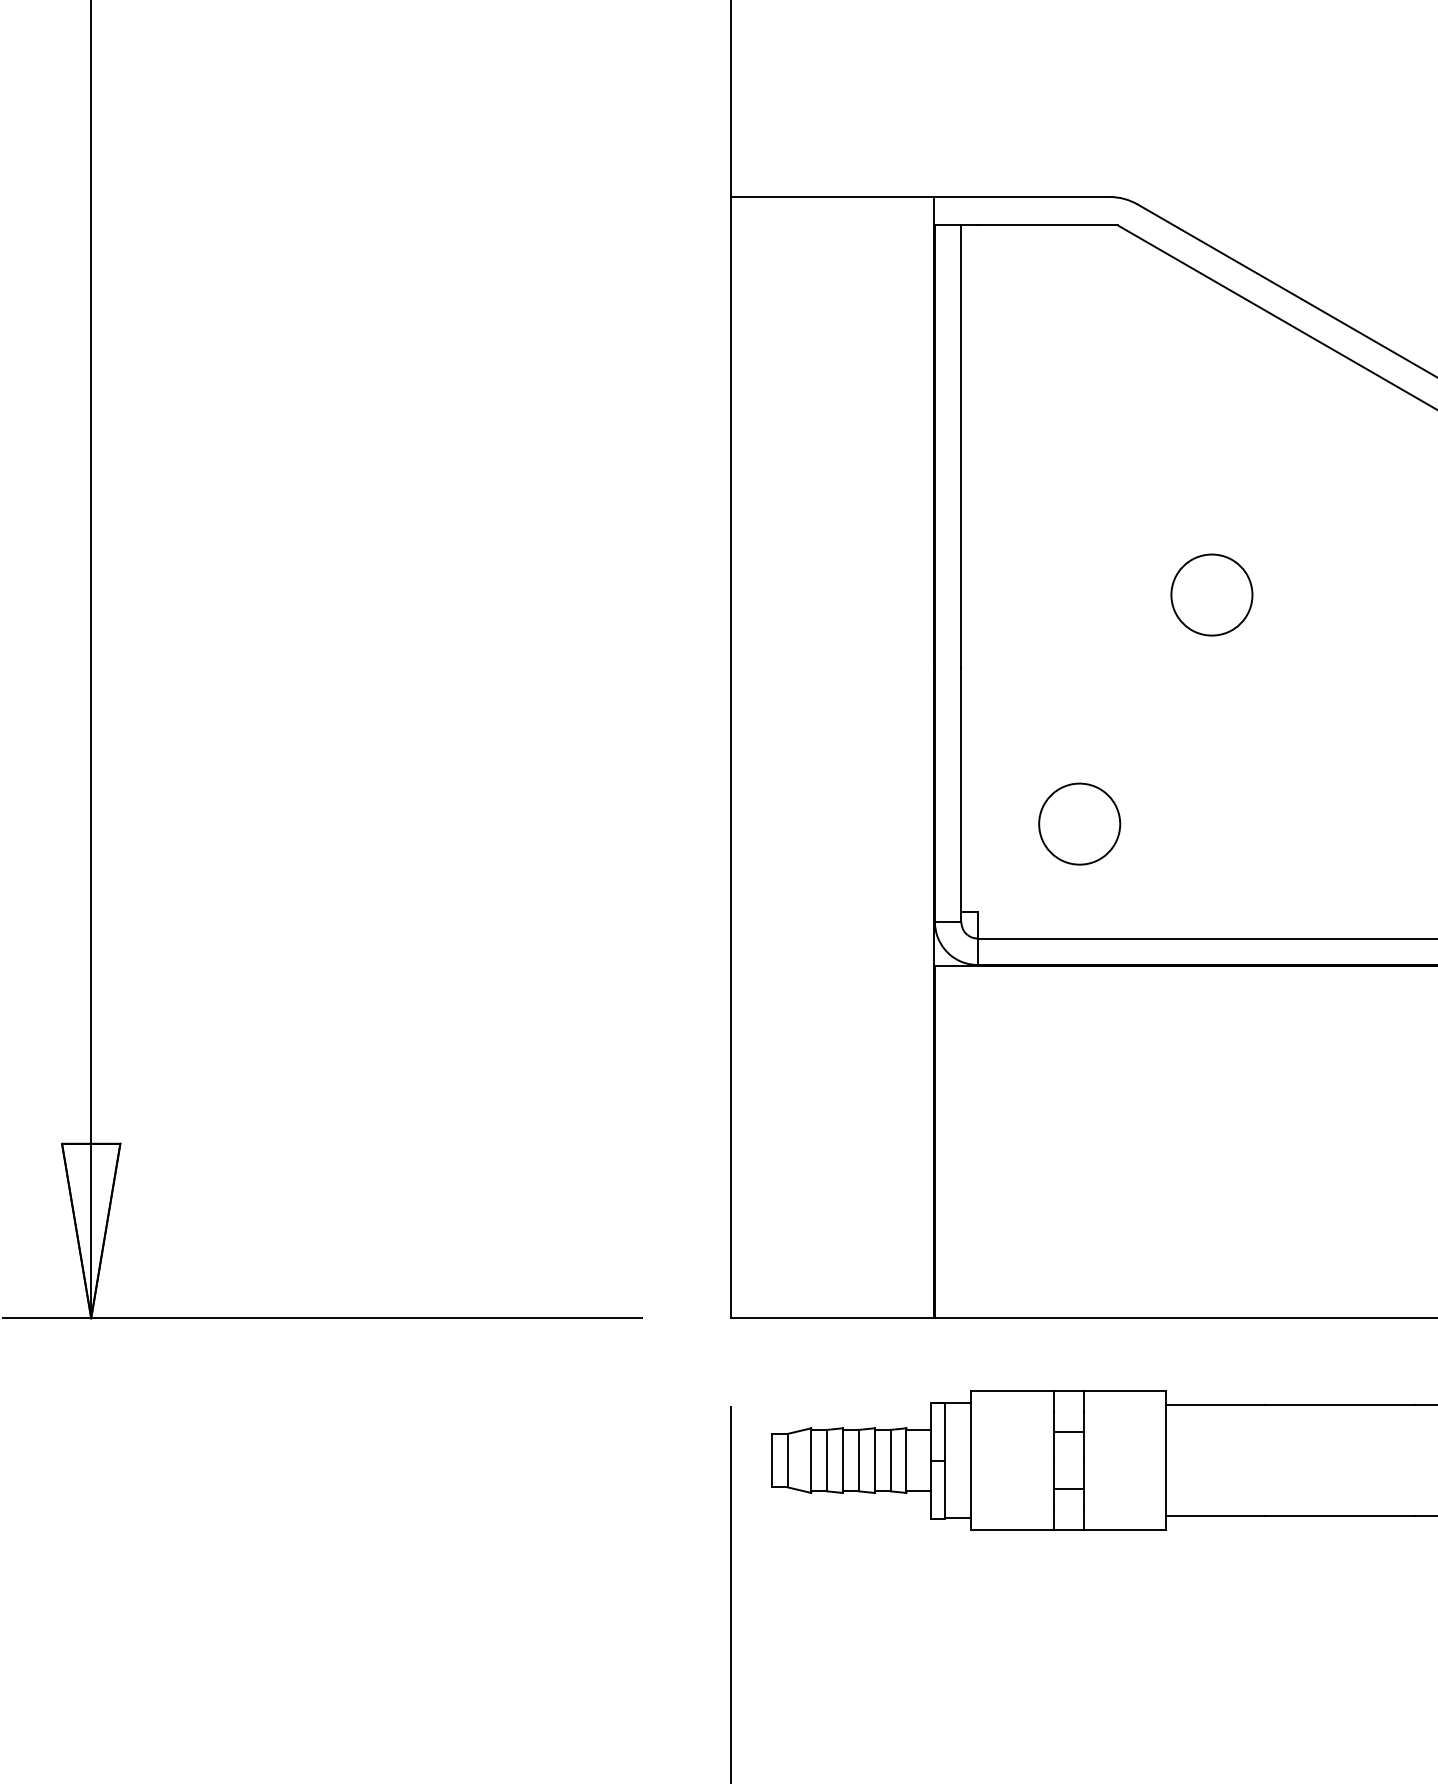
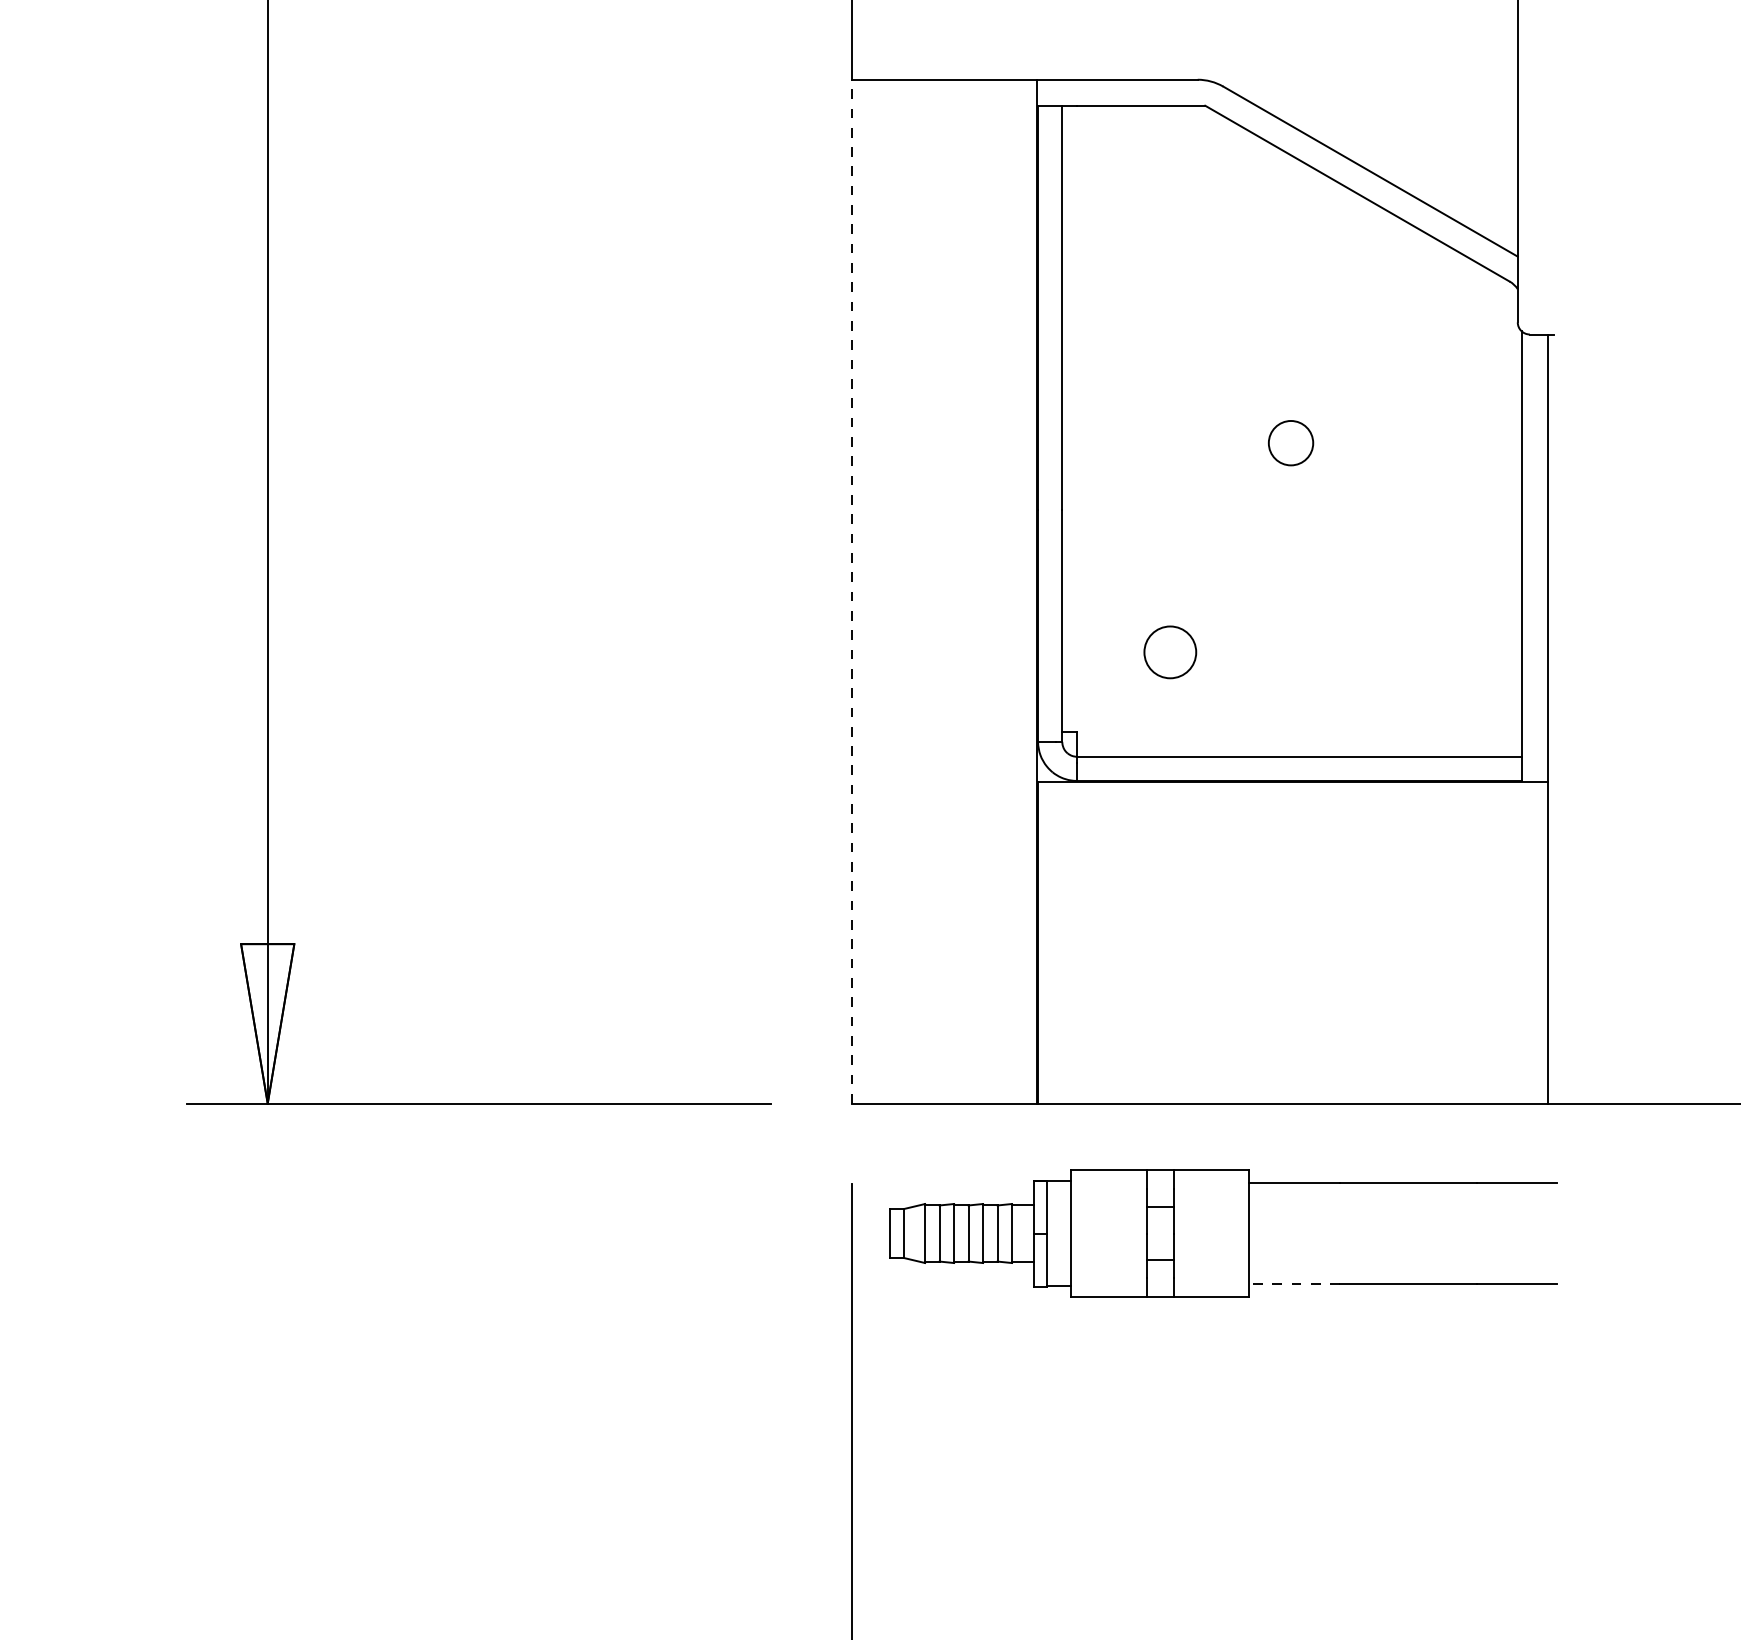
circle: (1212, 595) -> (1291, 443), size x0.6
line: (730, 757) -> (851, 591), solid -> dashed
circle: (1079, 824) -> (1170, 652), size x0.7
line: (1215, 1516) -> (1294, 1284), solid -> dashed

